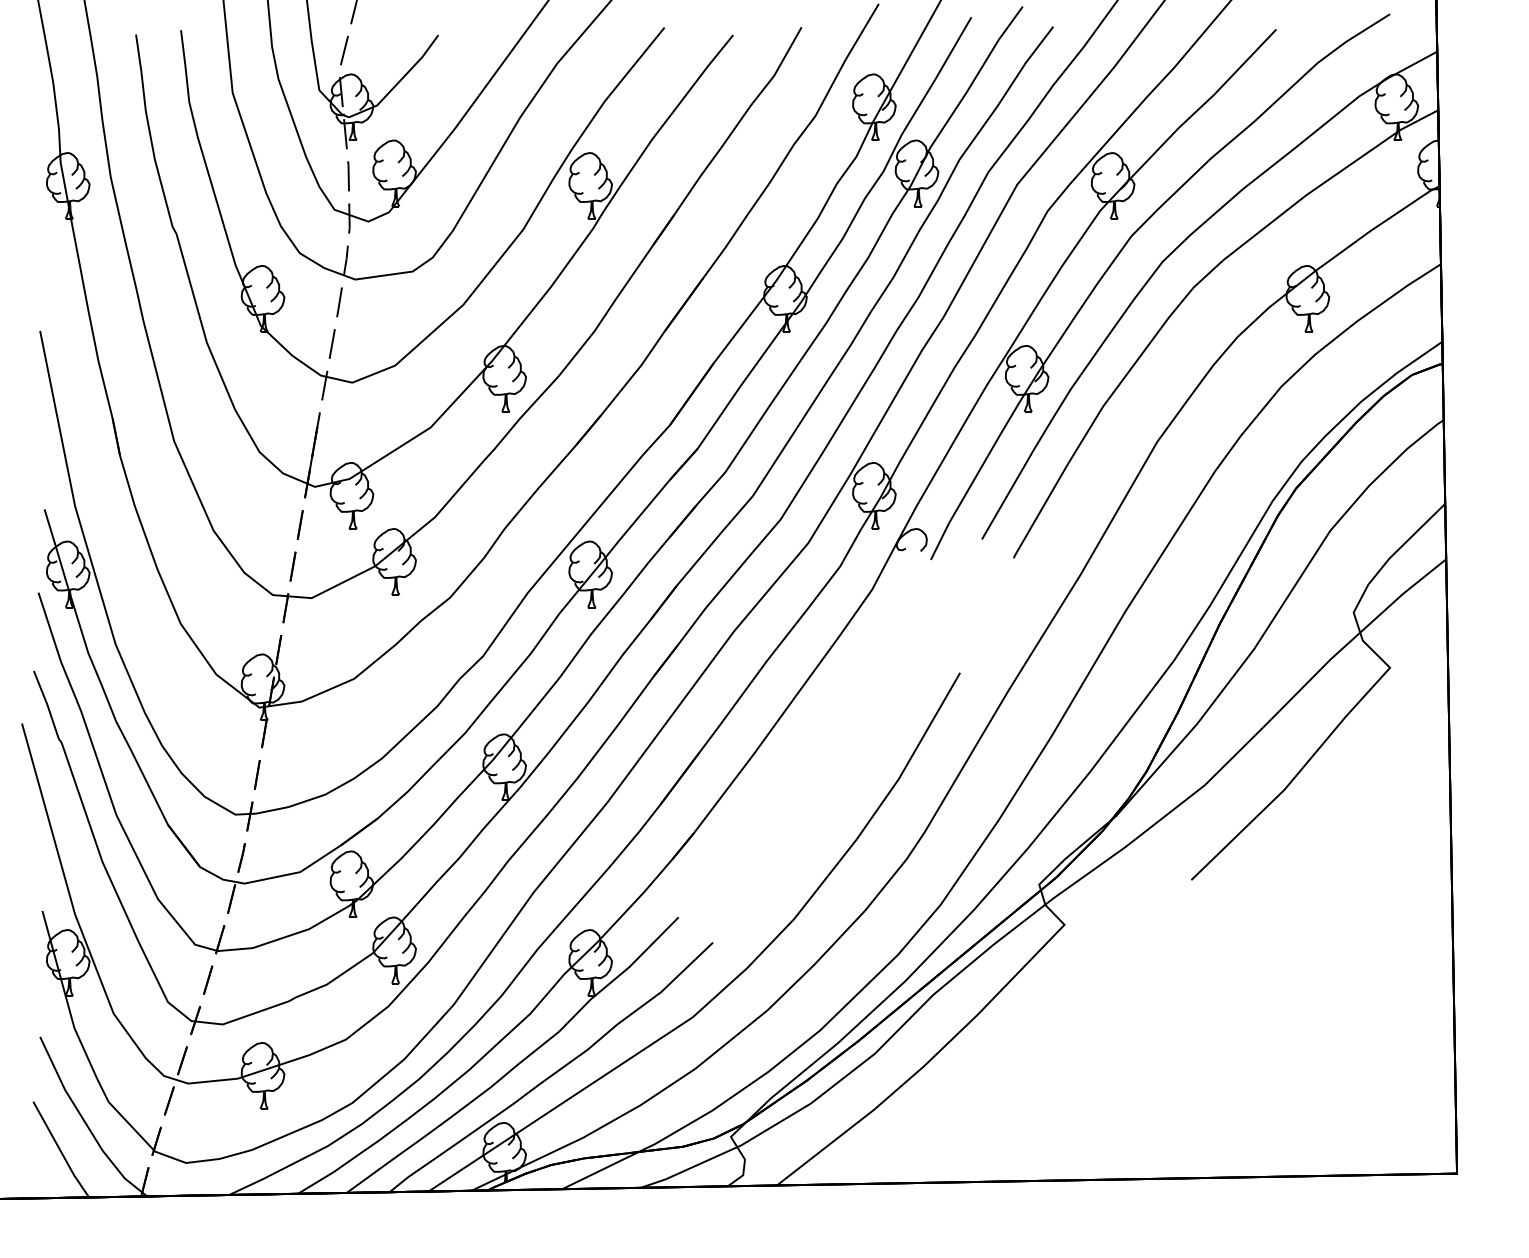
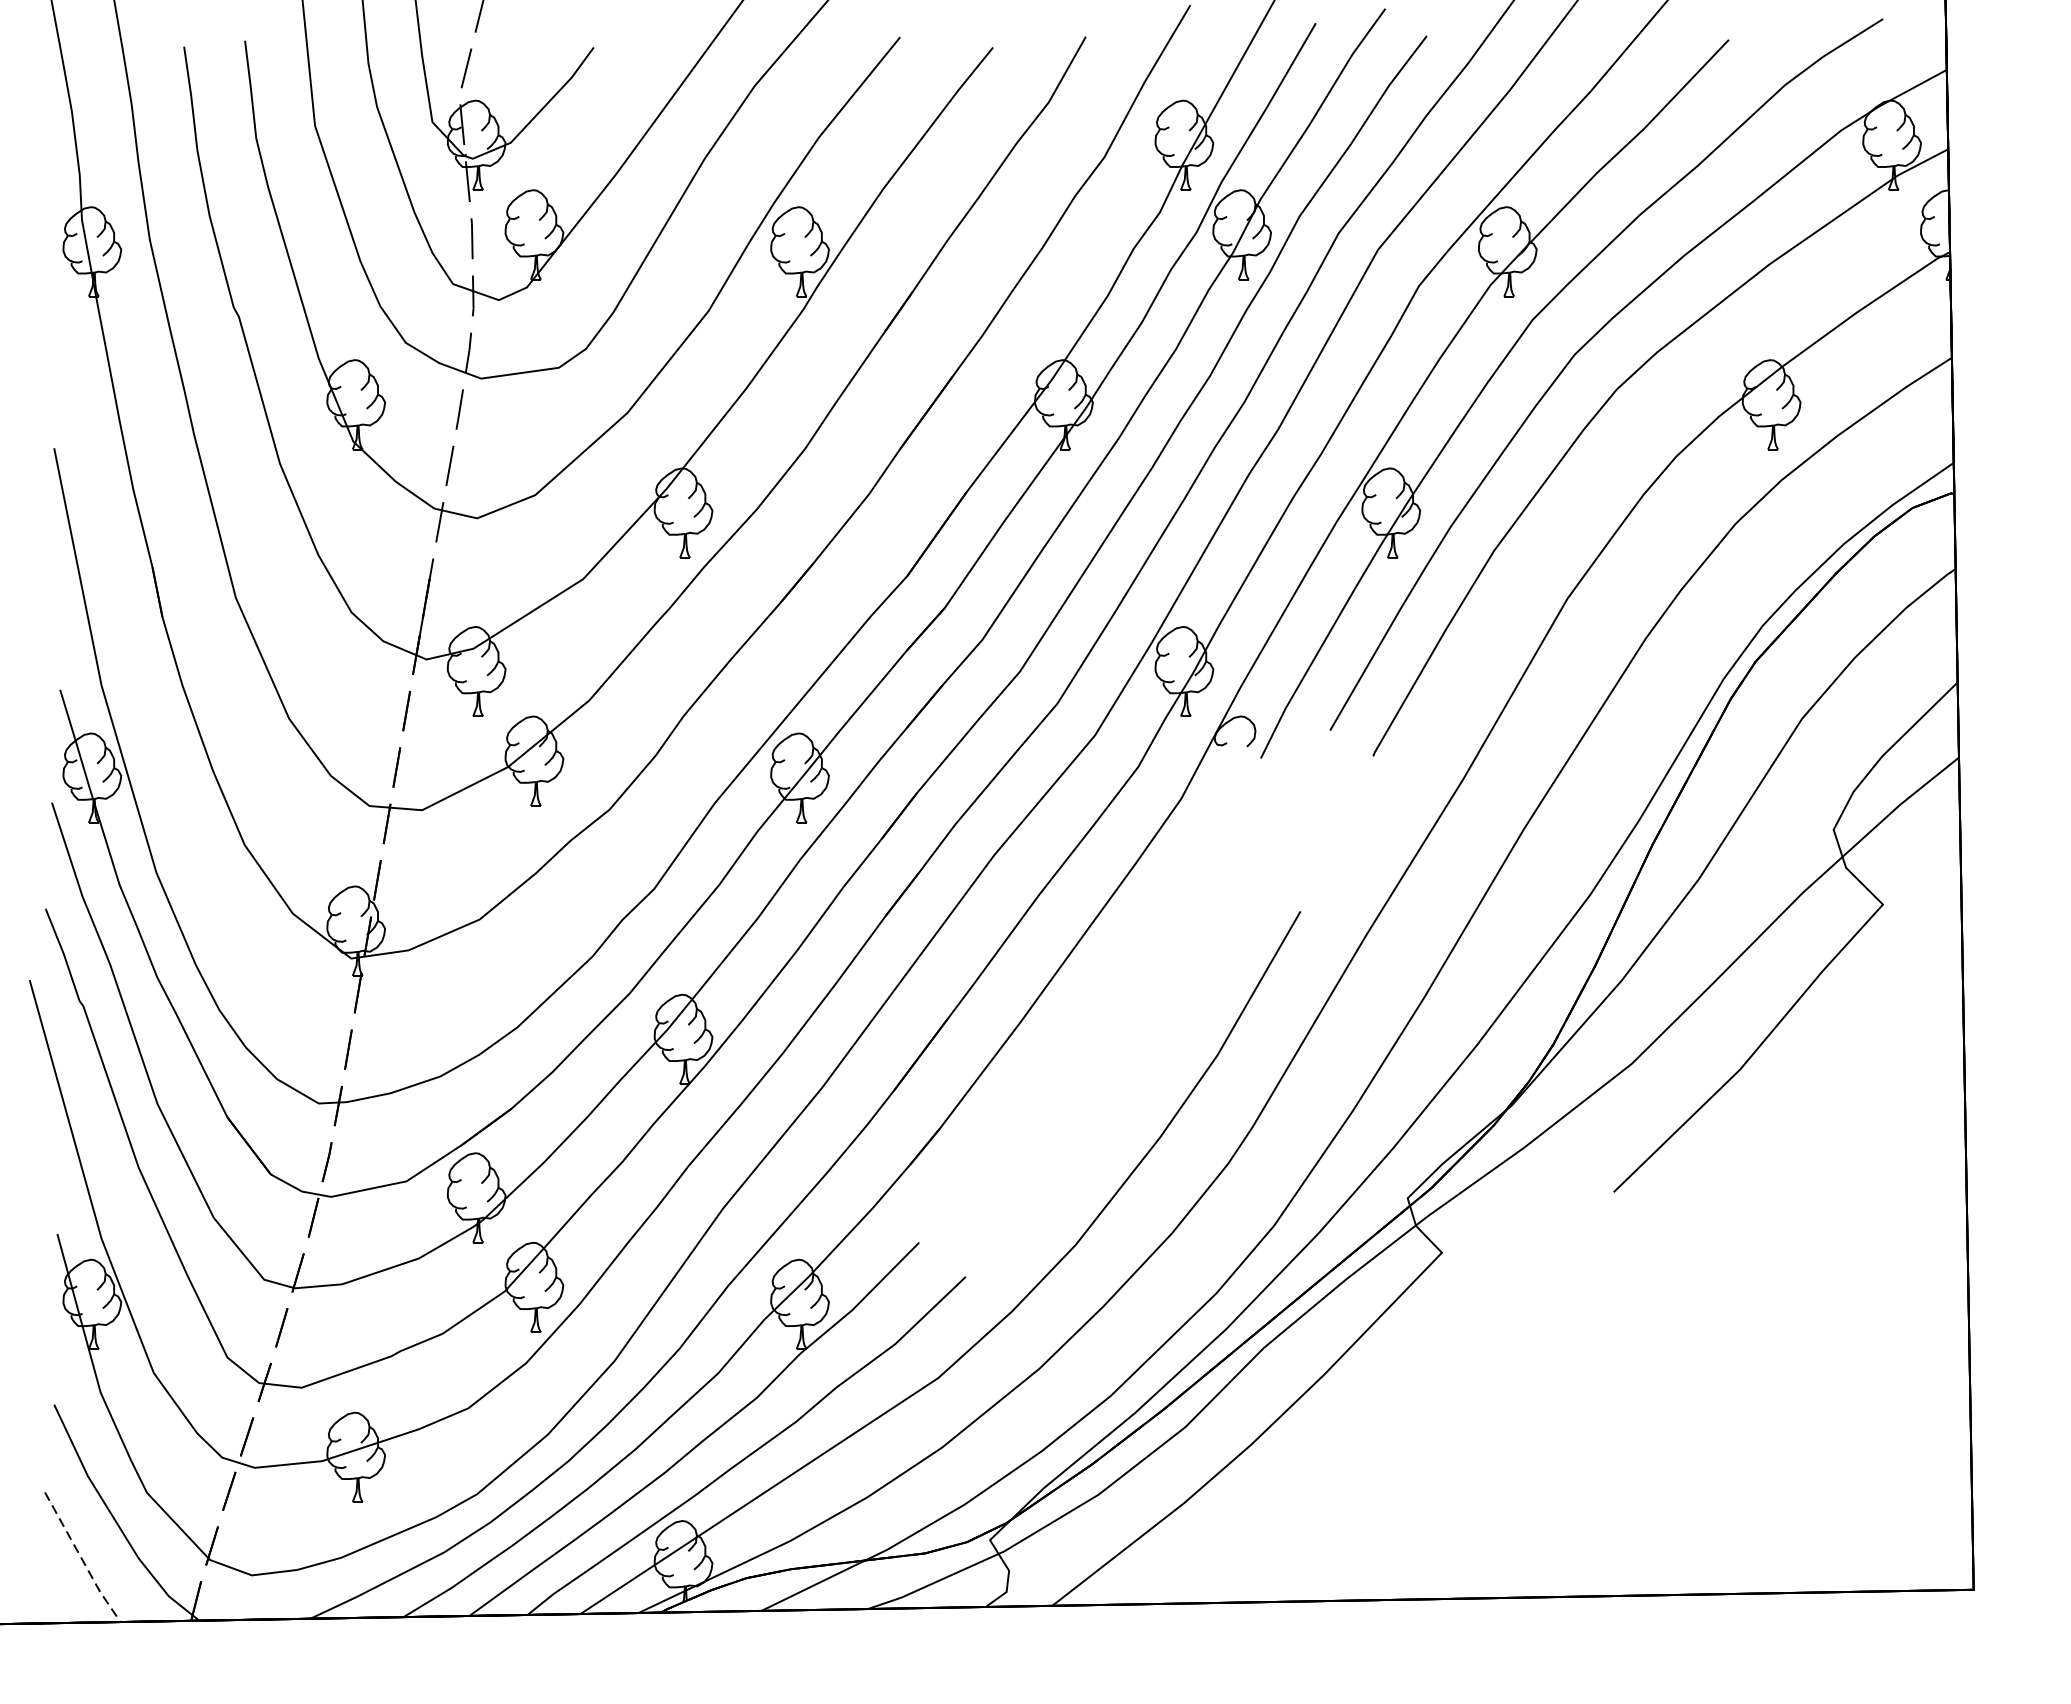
line: (60, 1150) -> (81, 1558), solid -> dashed

